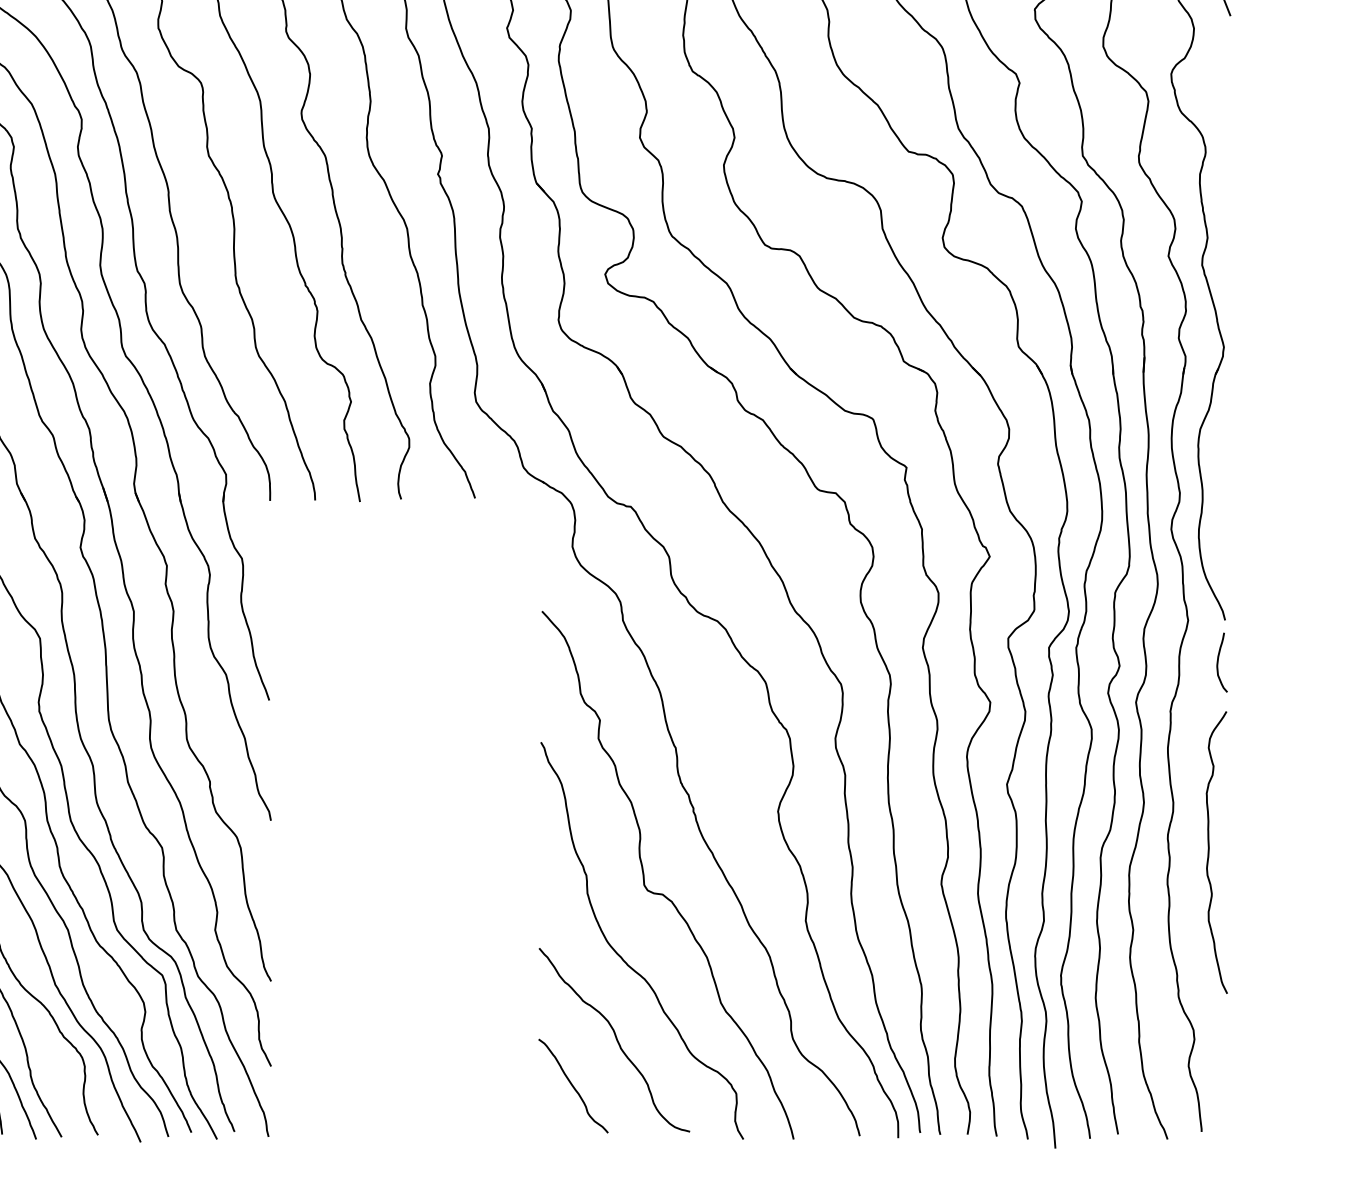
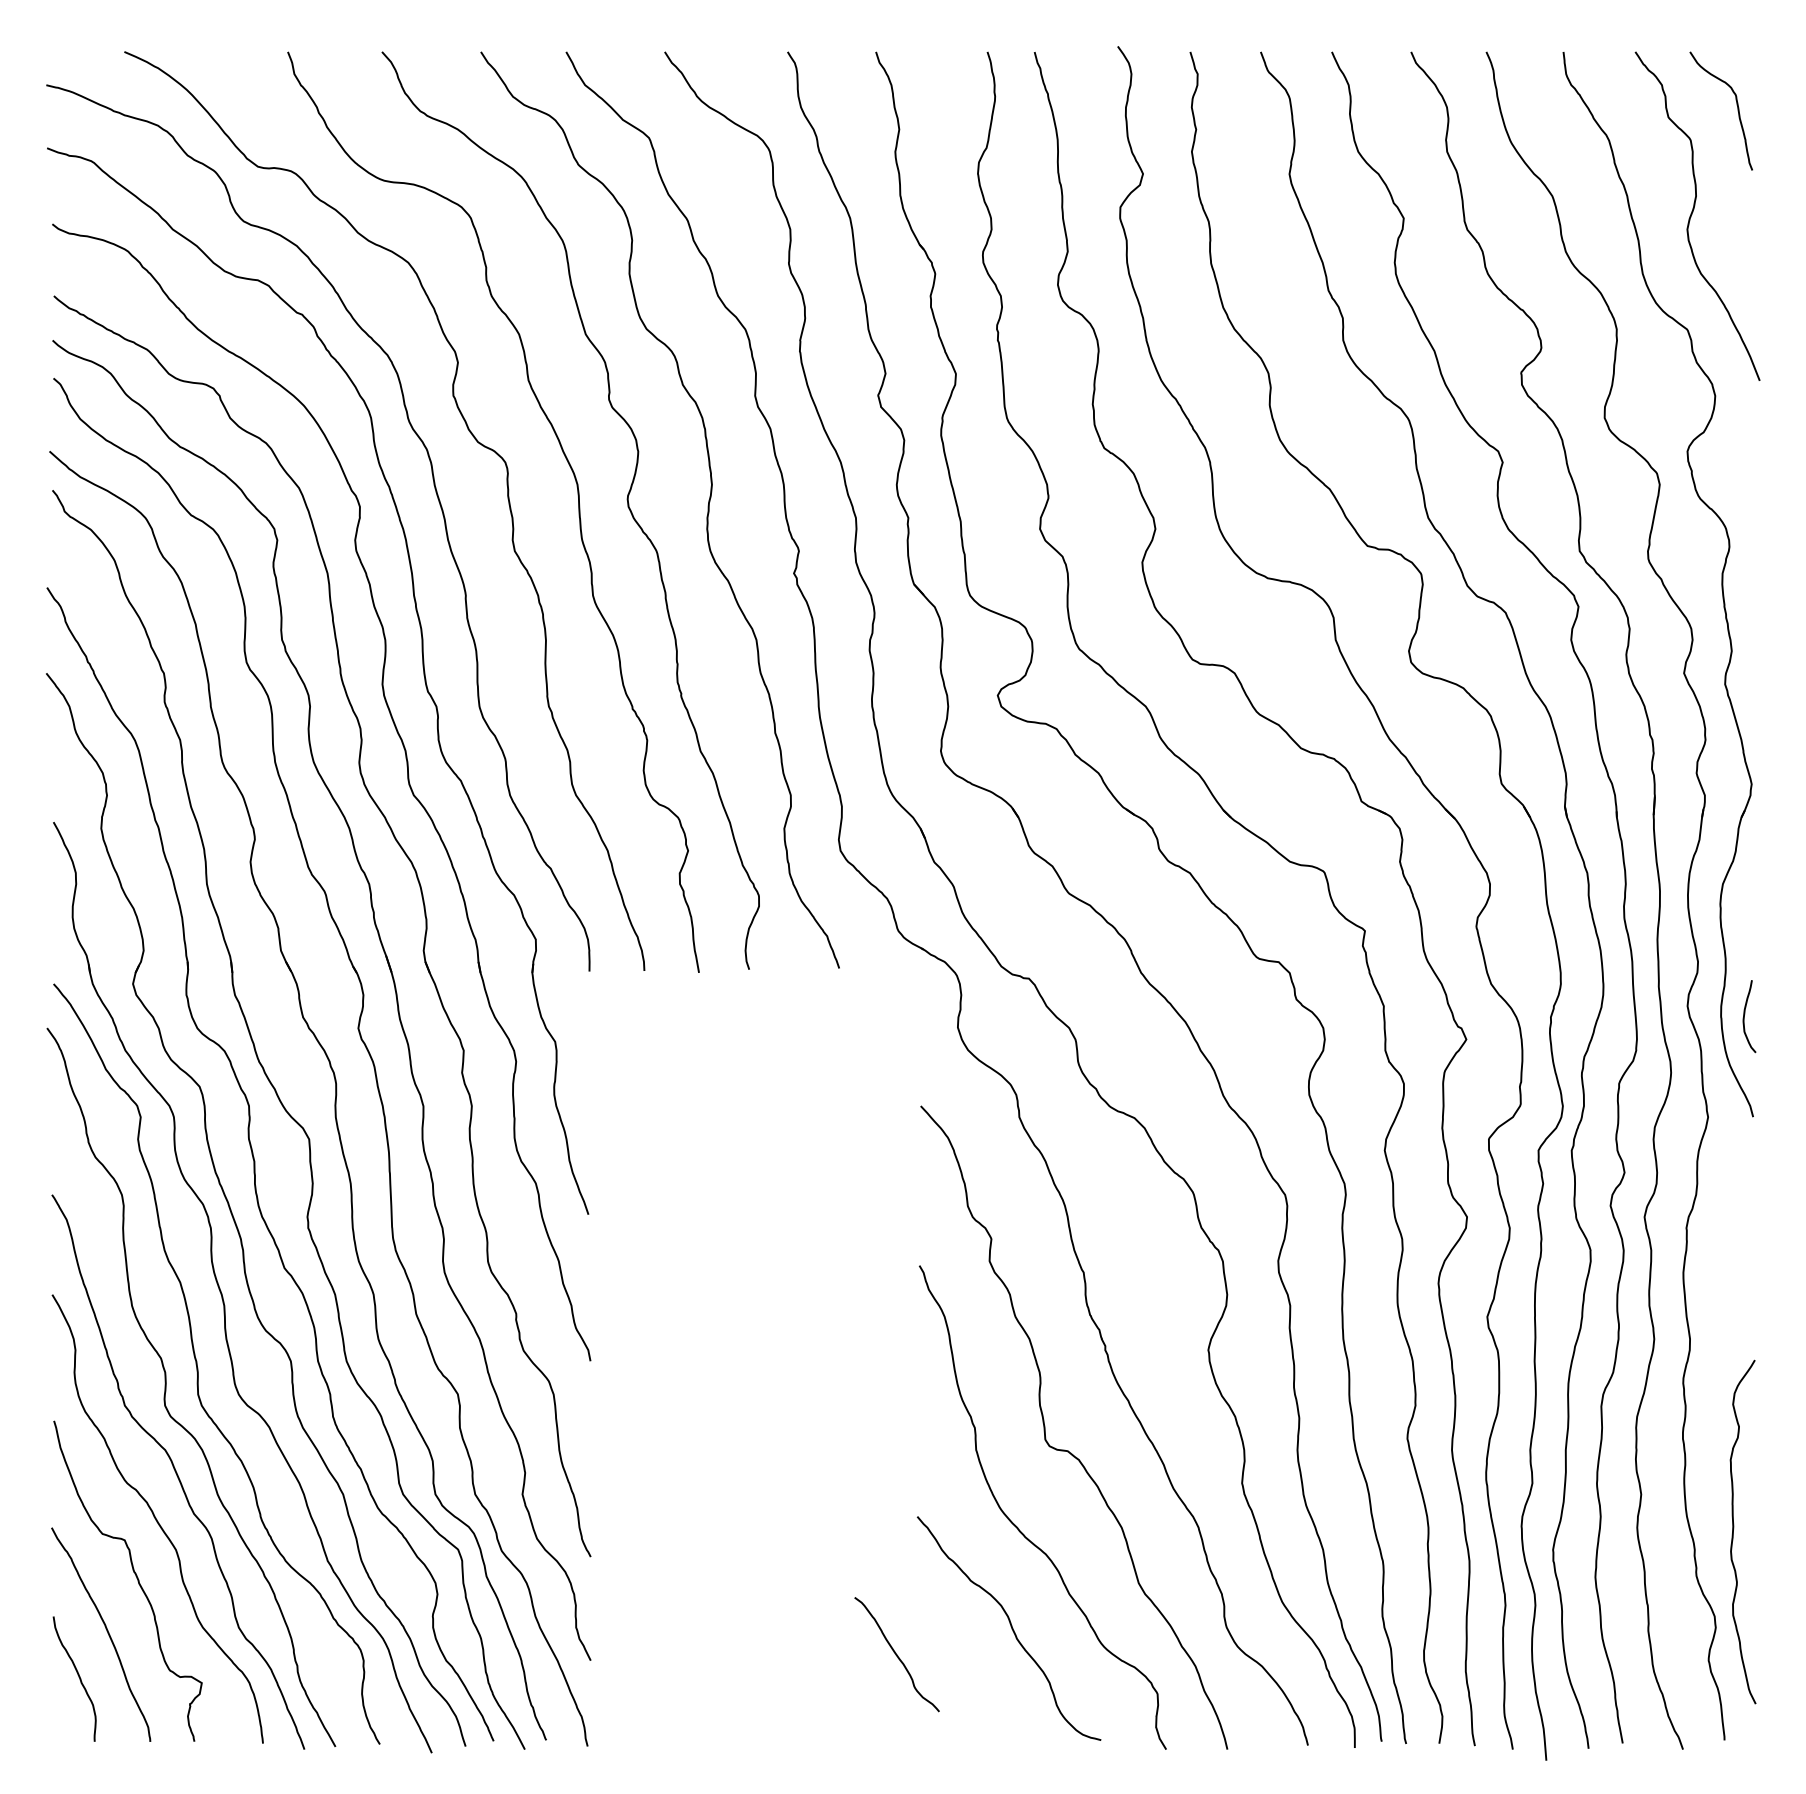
curve: (1218, 660) -> (1745, 1014), moved
curve: (1209, 849) -> (1734, 1528), moved
curve: (572, 1086) -> (896, 1654), moved

